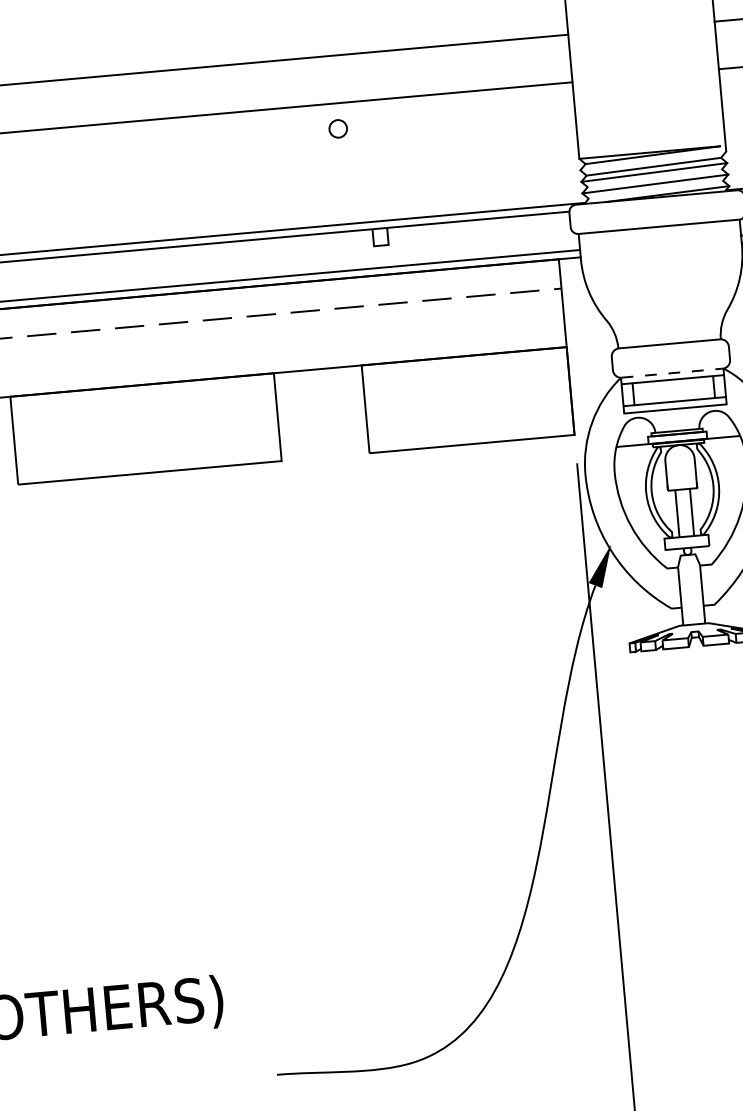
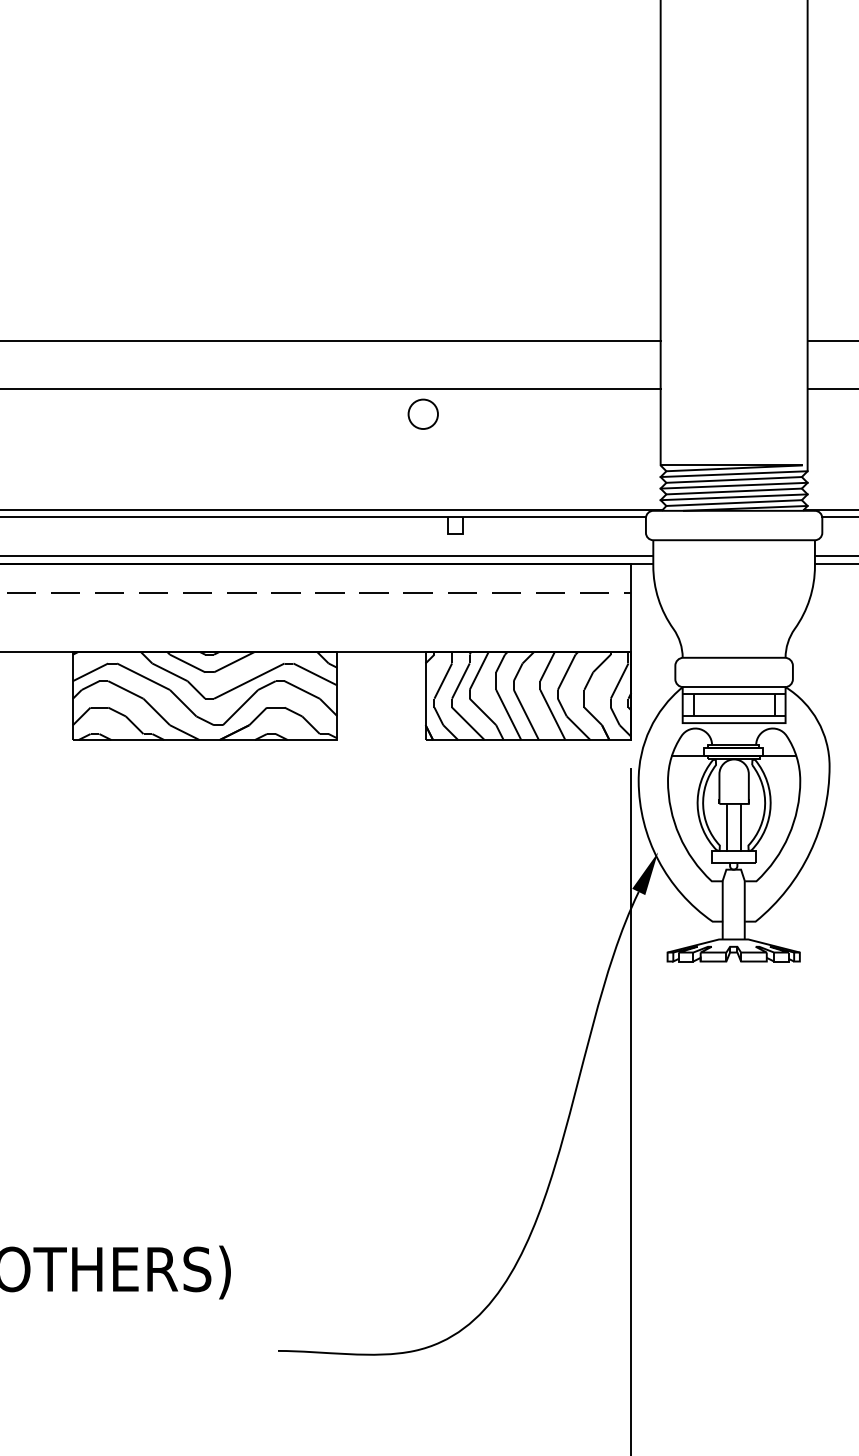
circle: (337, 128) -> (422, 413), size x1.67
line: (652, 161) -> (733, 474), added
line: (654, 178) -> (733, 491), added
line: (655, 189) -> (733, 502), added
line: (672, 373) -> (734, 687), dashed -> solid
hatch: (468, 399) -> (528, 695), added
hatch: (145, 428) -> (204, 695), added

